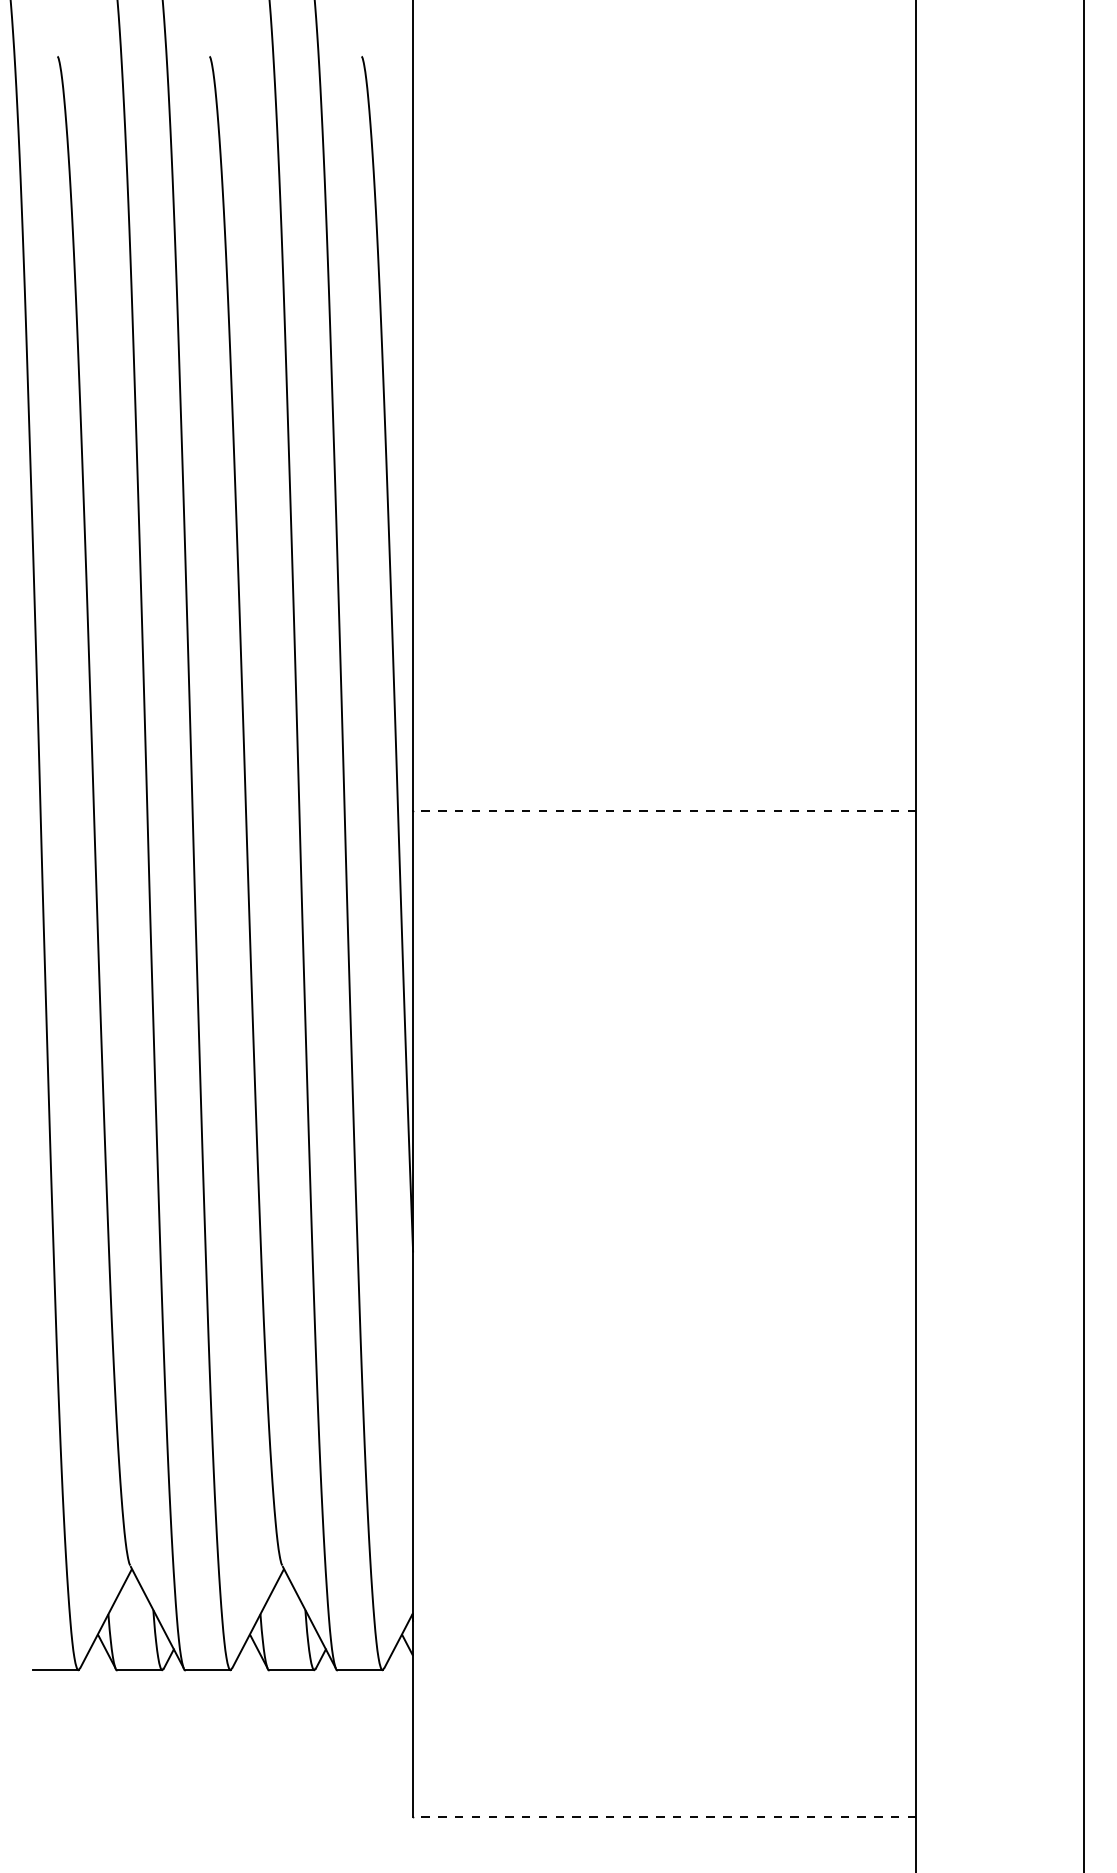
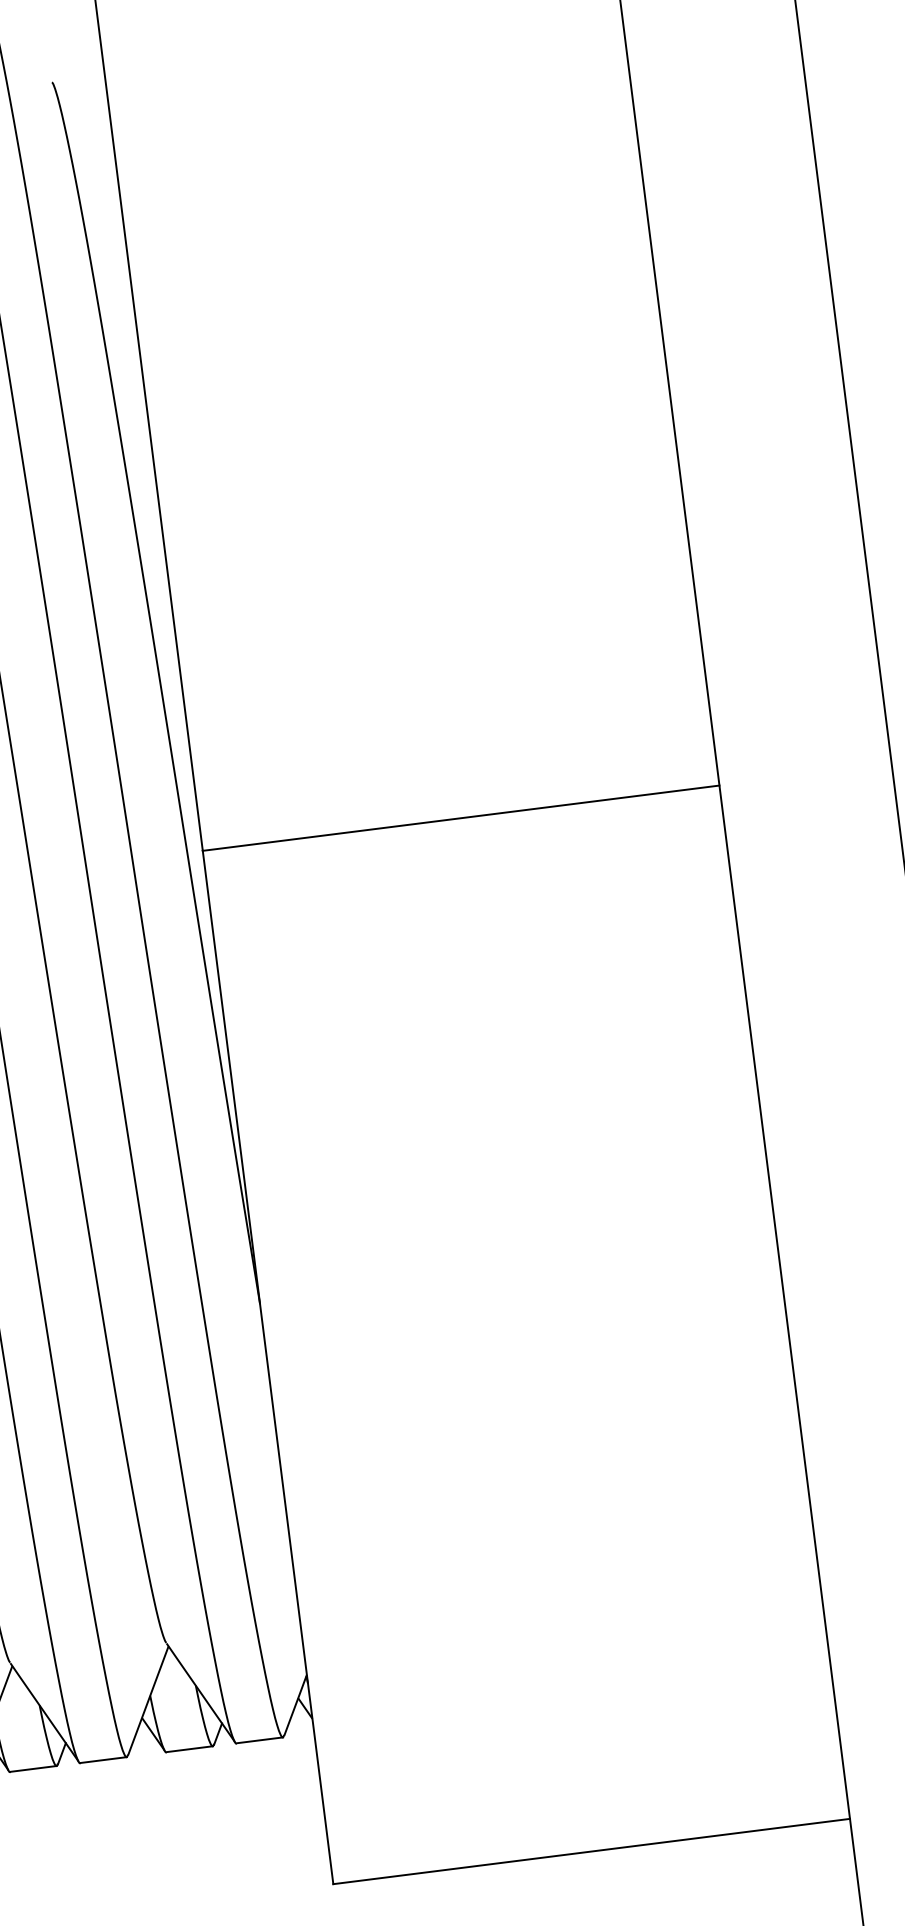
line: (664, 811) -> (461, 818), dashed -> solid
line: (664, 1816) -> (591, 1851), dashed -> solid

